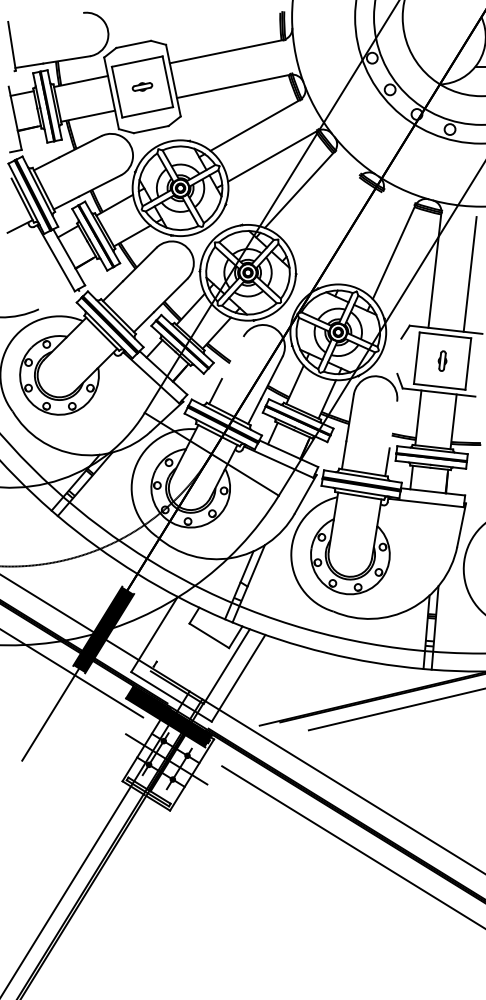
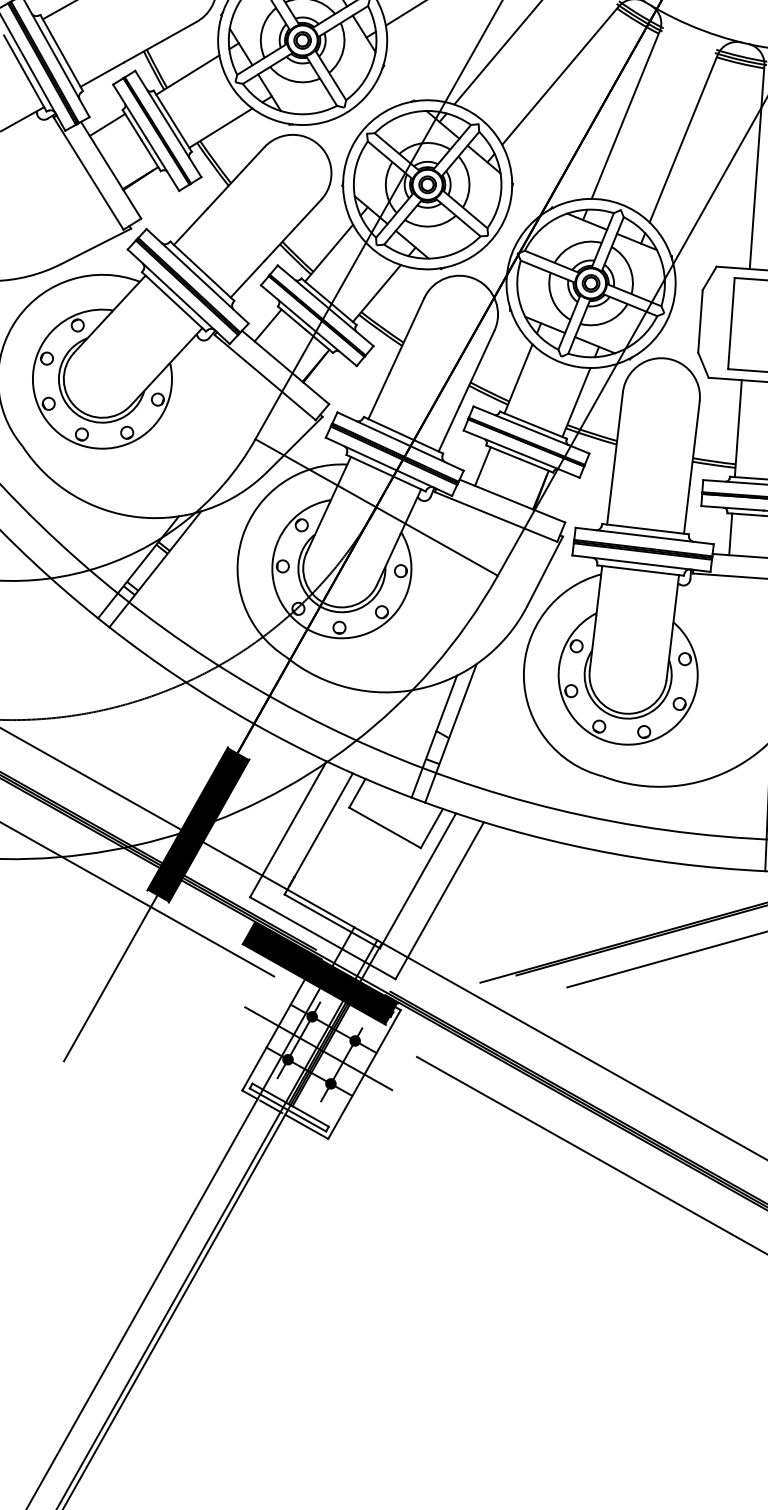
line: (325, 213) -> (560, 74), added
line: (361, 237) -> (625, 114), added
line: (58, 299) -> (95, 245), added
line: (399, 355) -> (700, 319), added
line: (232, 357) -> (406, 335), added
line: (393, 424) -> (694, 442), added
line: (171, 637) -> (318, 833), added

